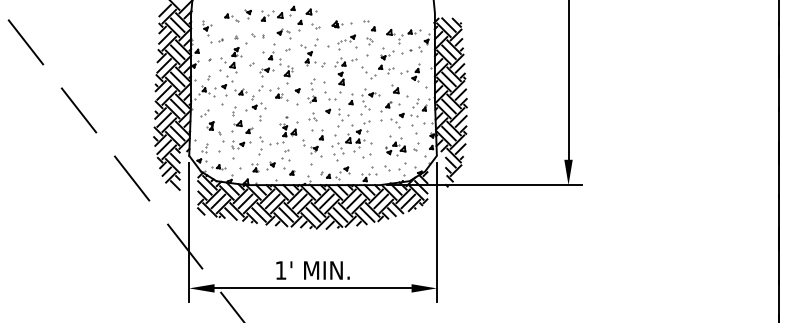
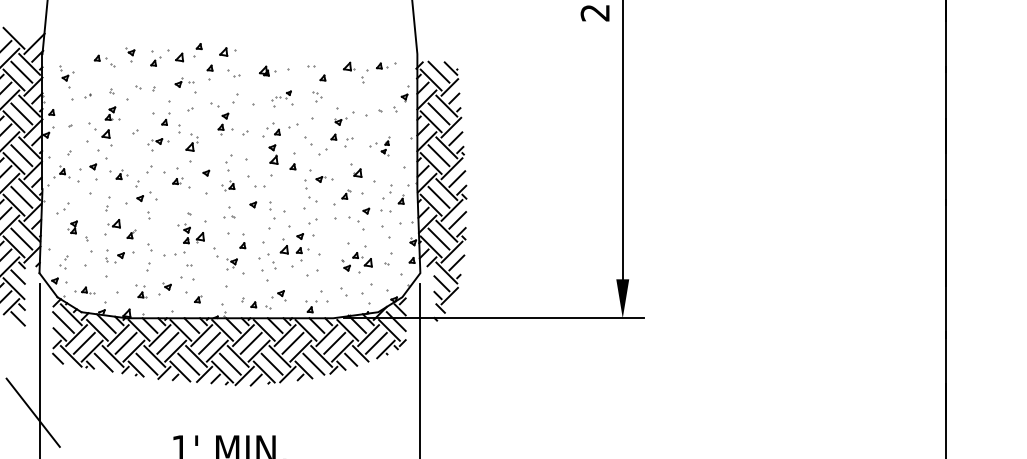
part: (403, 36) -> (368, 72), moved
part: (347, 42) -> (282, 98), size x0.7
part: (410, 72) -> (379, 145), size x0.7
part: (350, 99) -> (292, 161), moved

